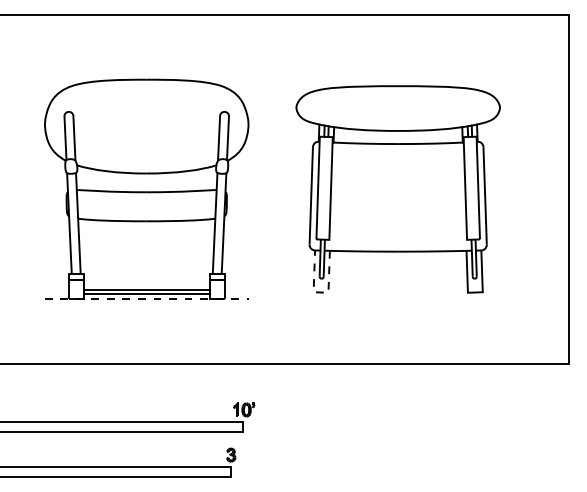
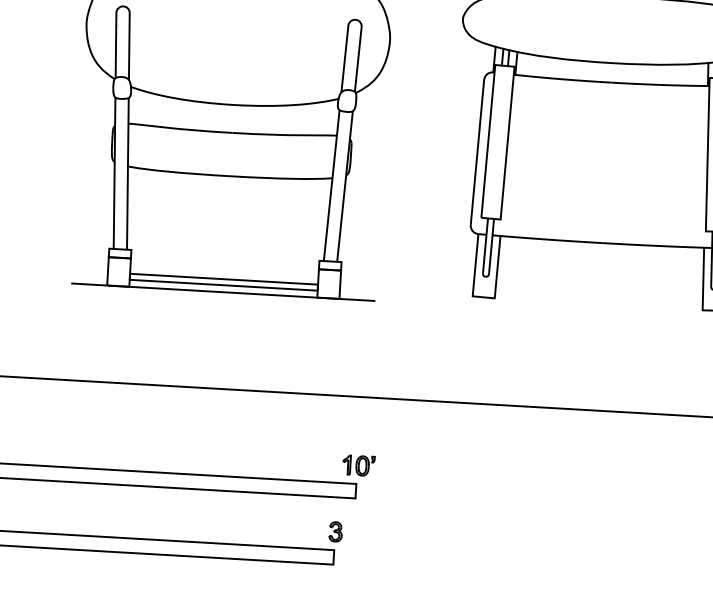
line: (320, 292) -> (482, 297), dashed -> solid
line: (147, 299) -> (224, 292), dashed -> solid

